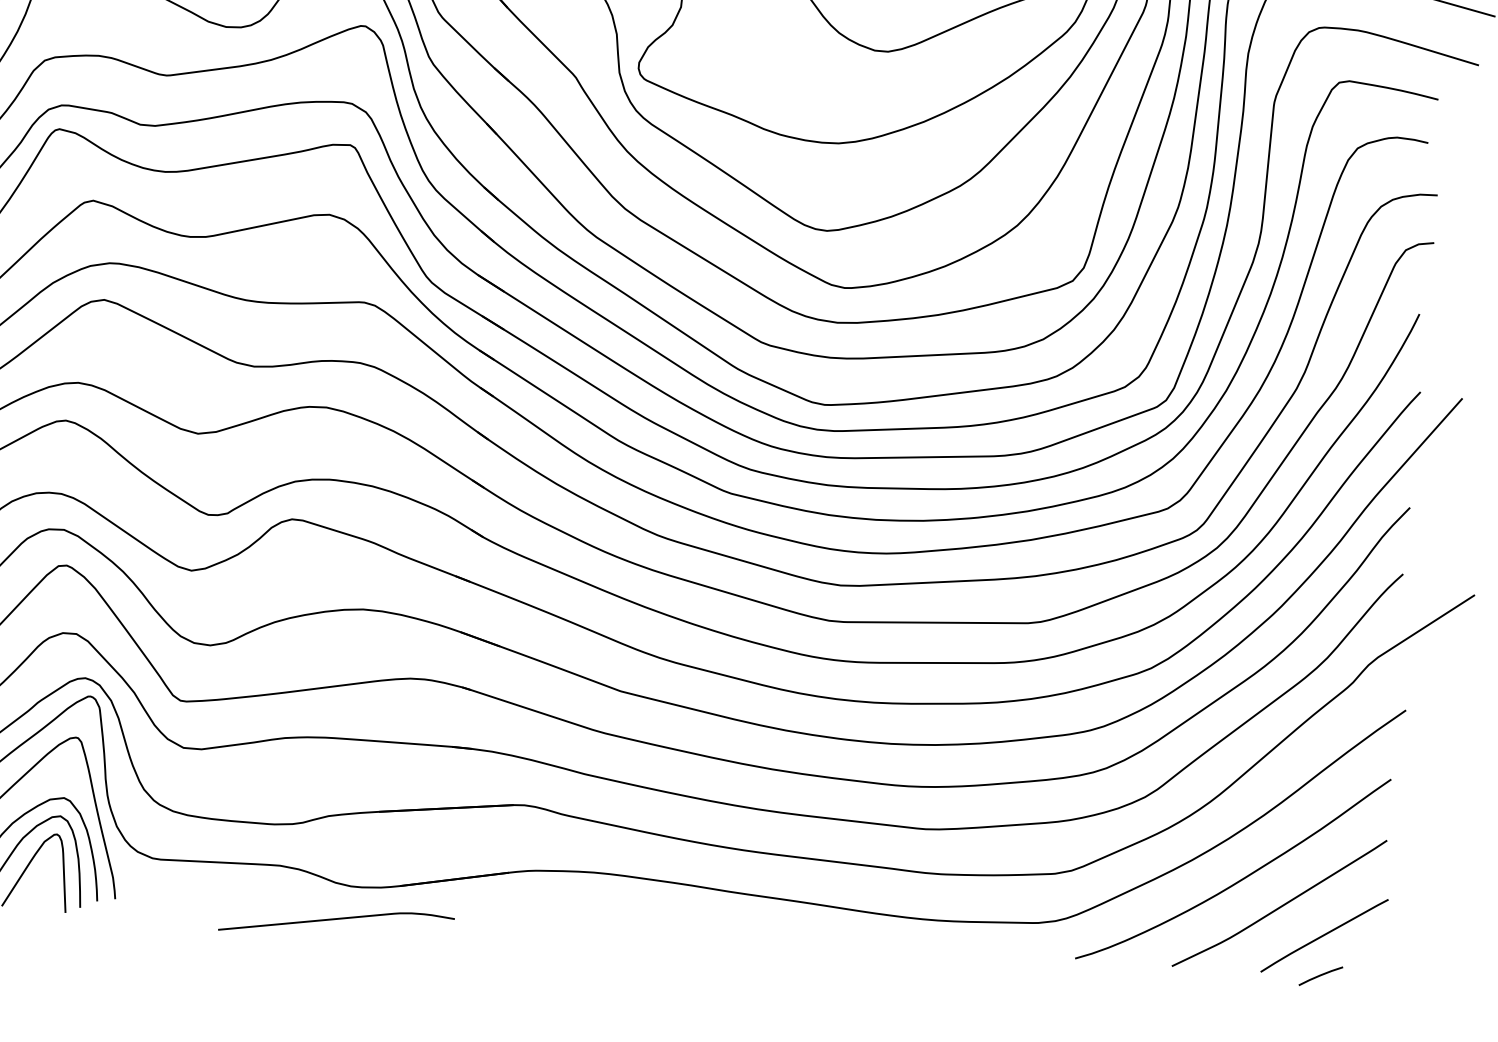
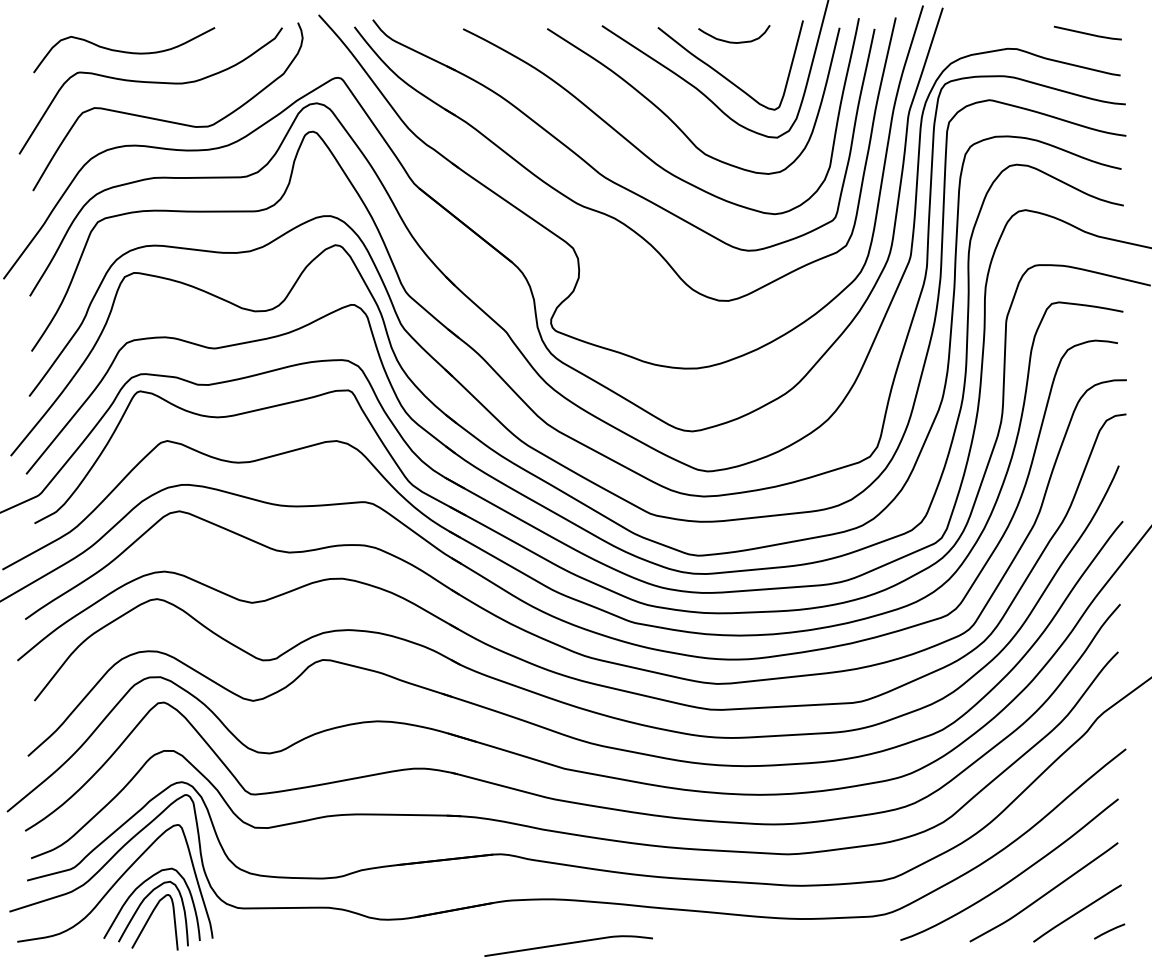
curve: (336, 920) -> (568, 944), moved
line: (1320, 976) -> (1109, 931), moved

